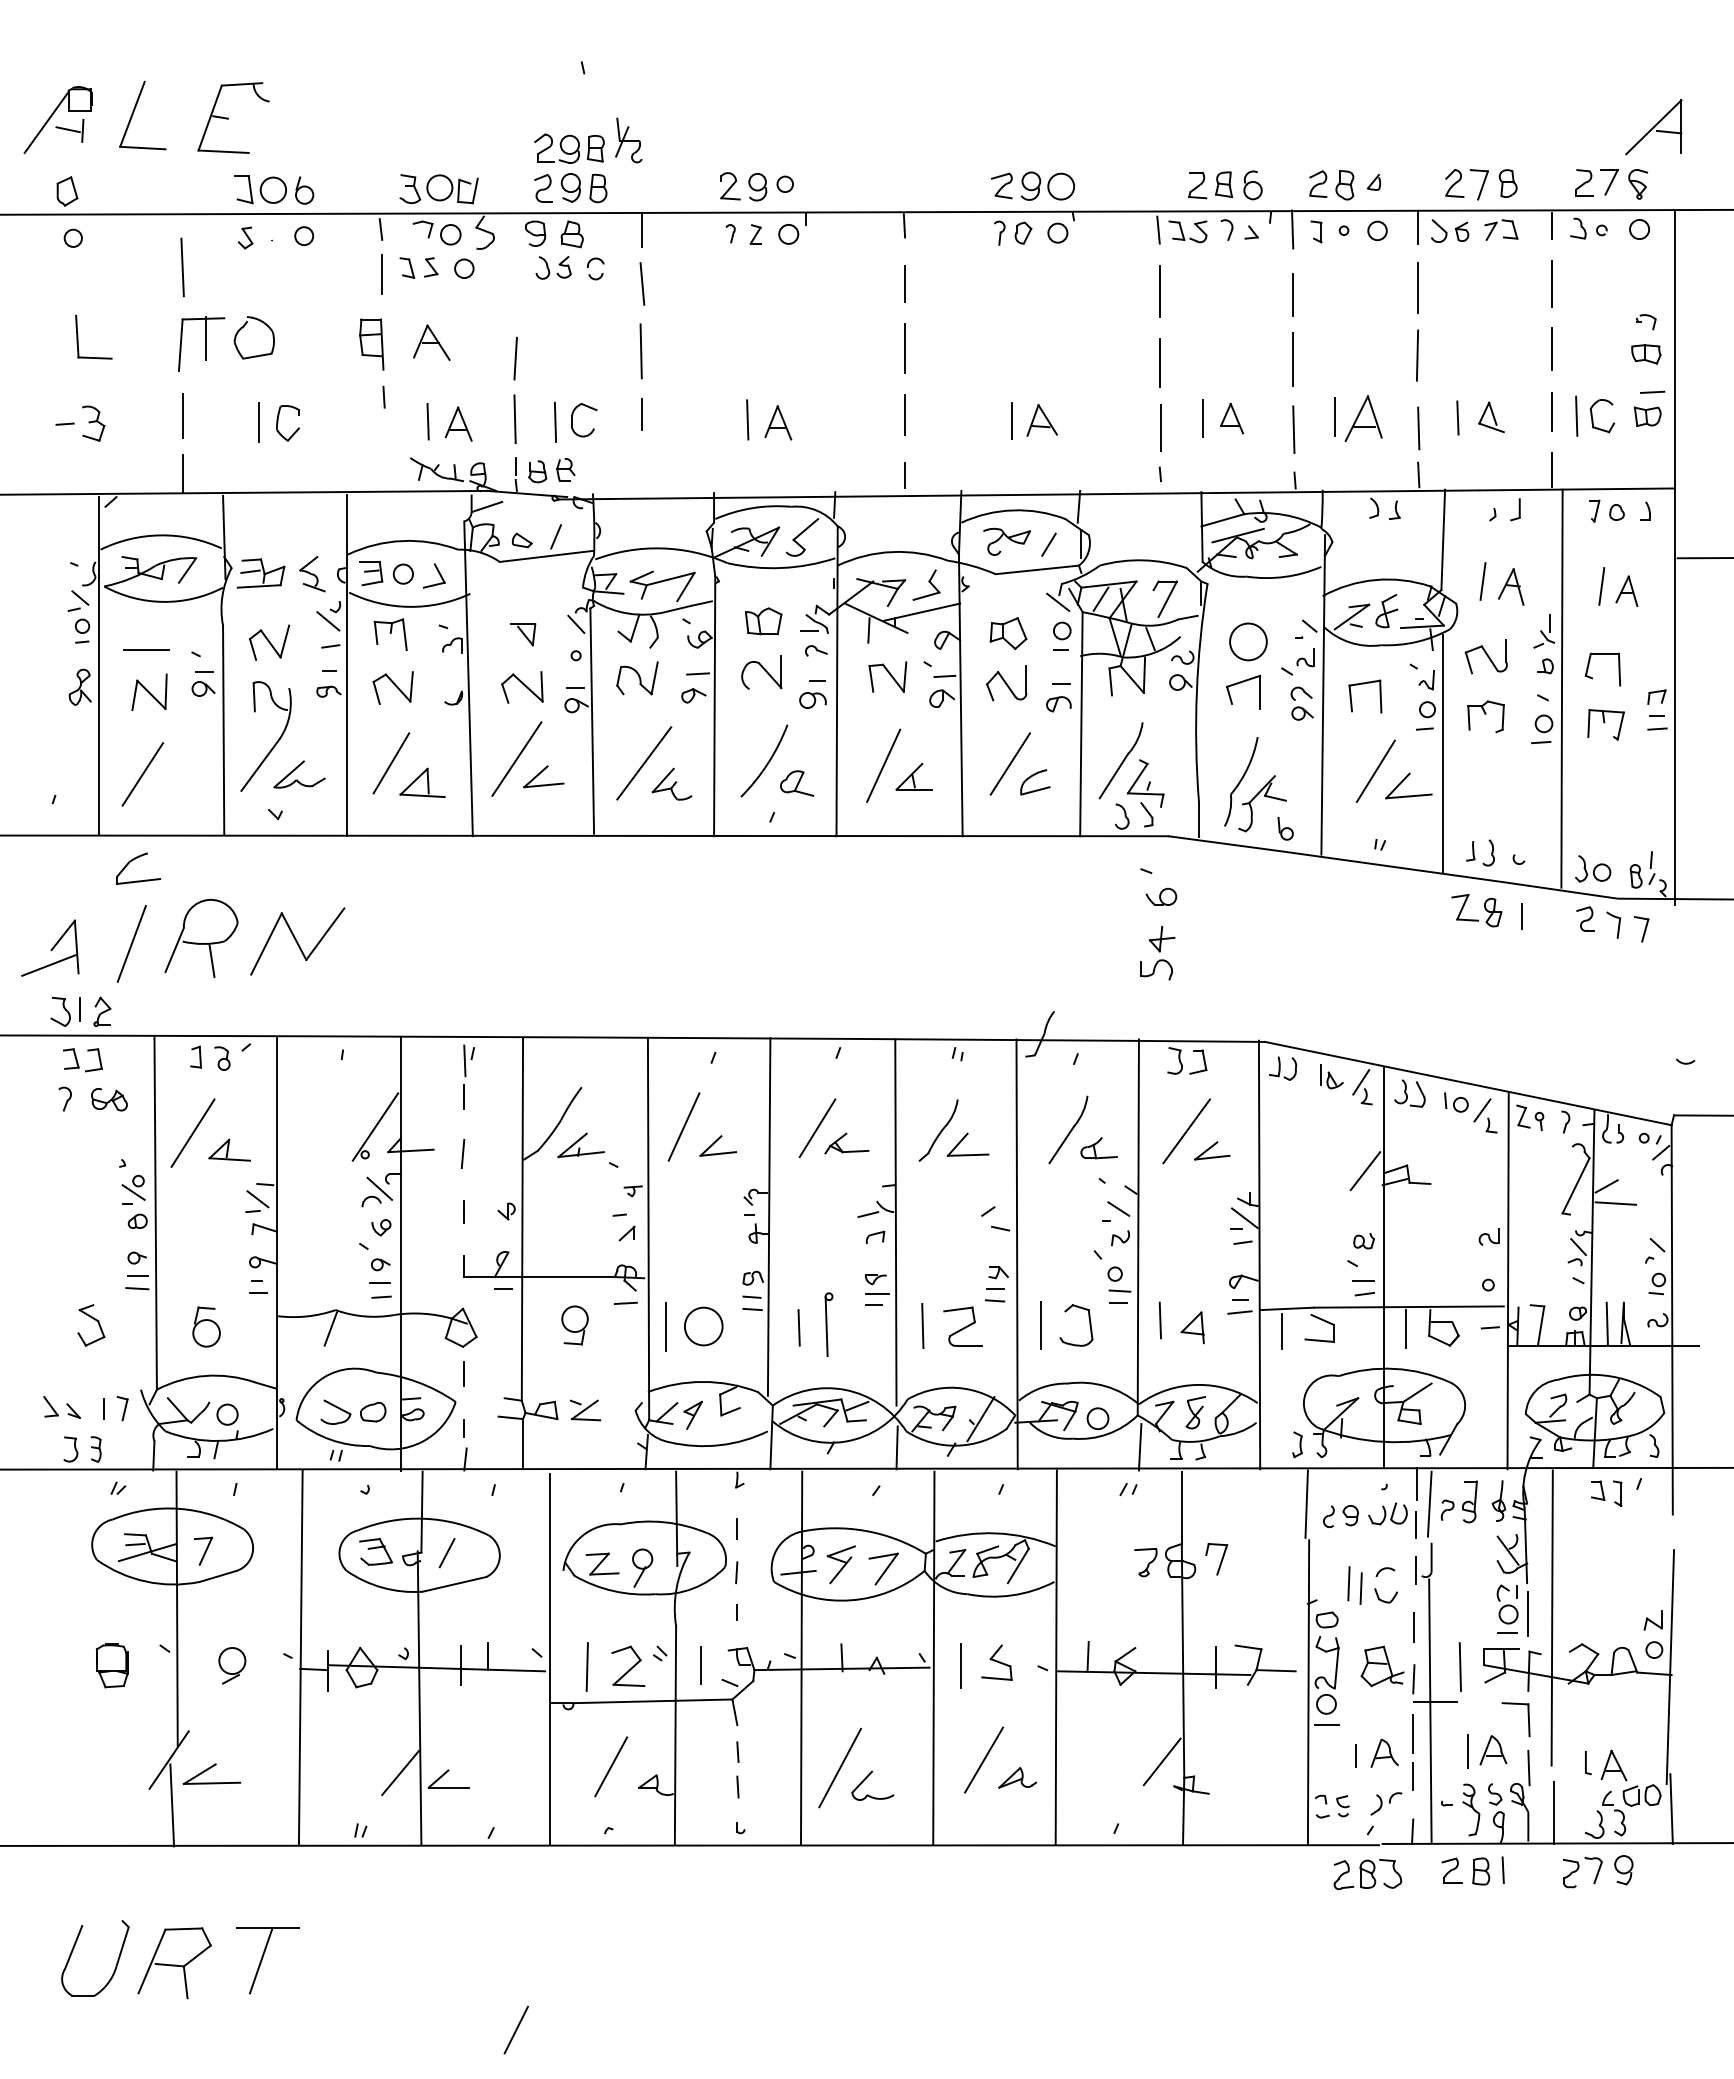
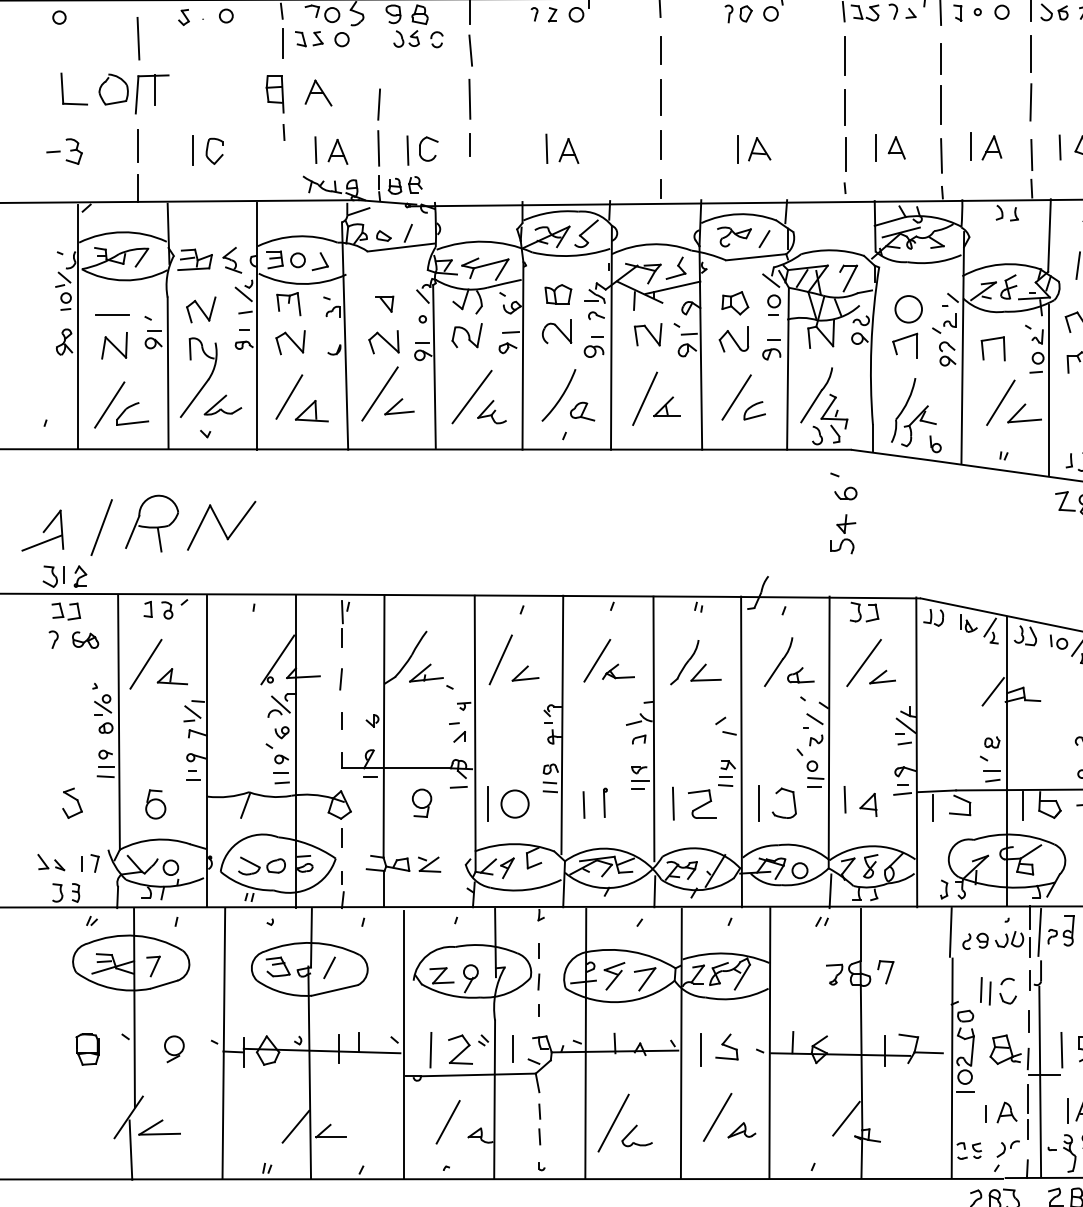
part: (244, 327) -> (106, 82), moved
part: (1363, 418) -> (991, 147), size x0.71
part: (132, 861) -> (128, 408), moved
part: (828, 1324) -> (605, 802), size x0.62

